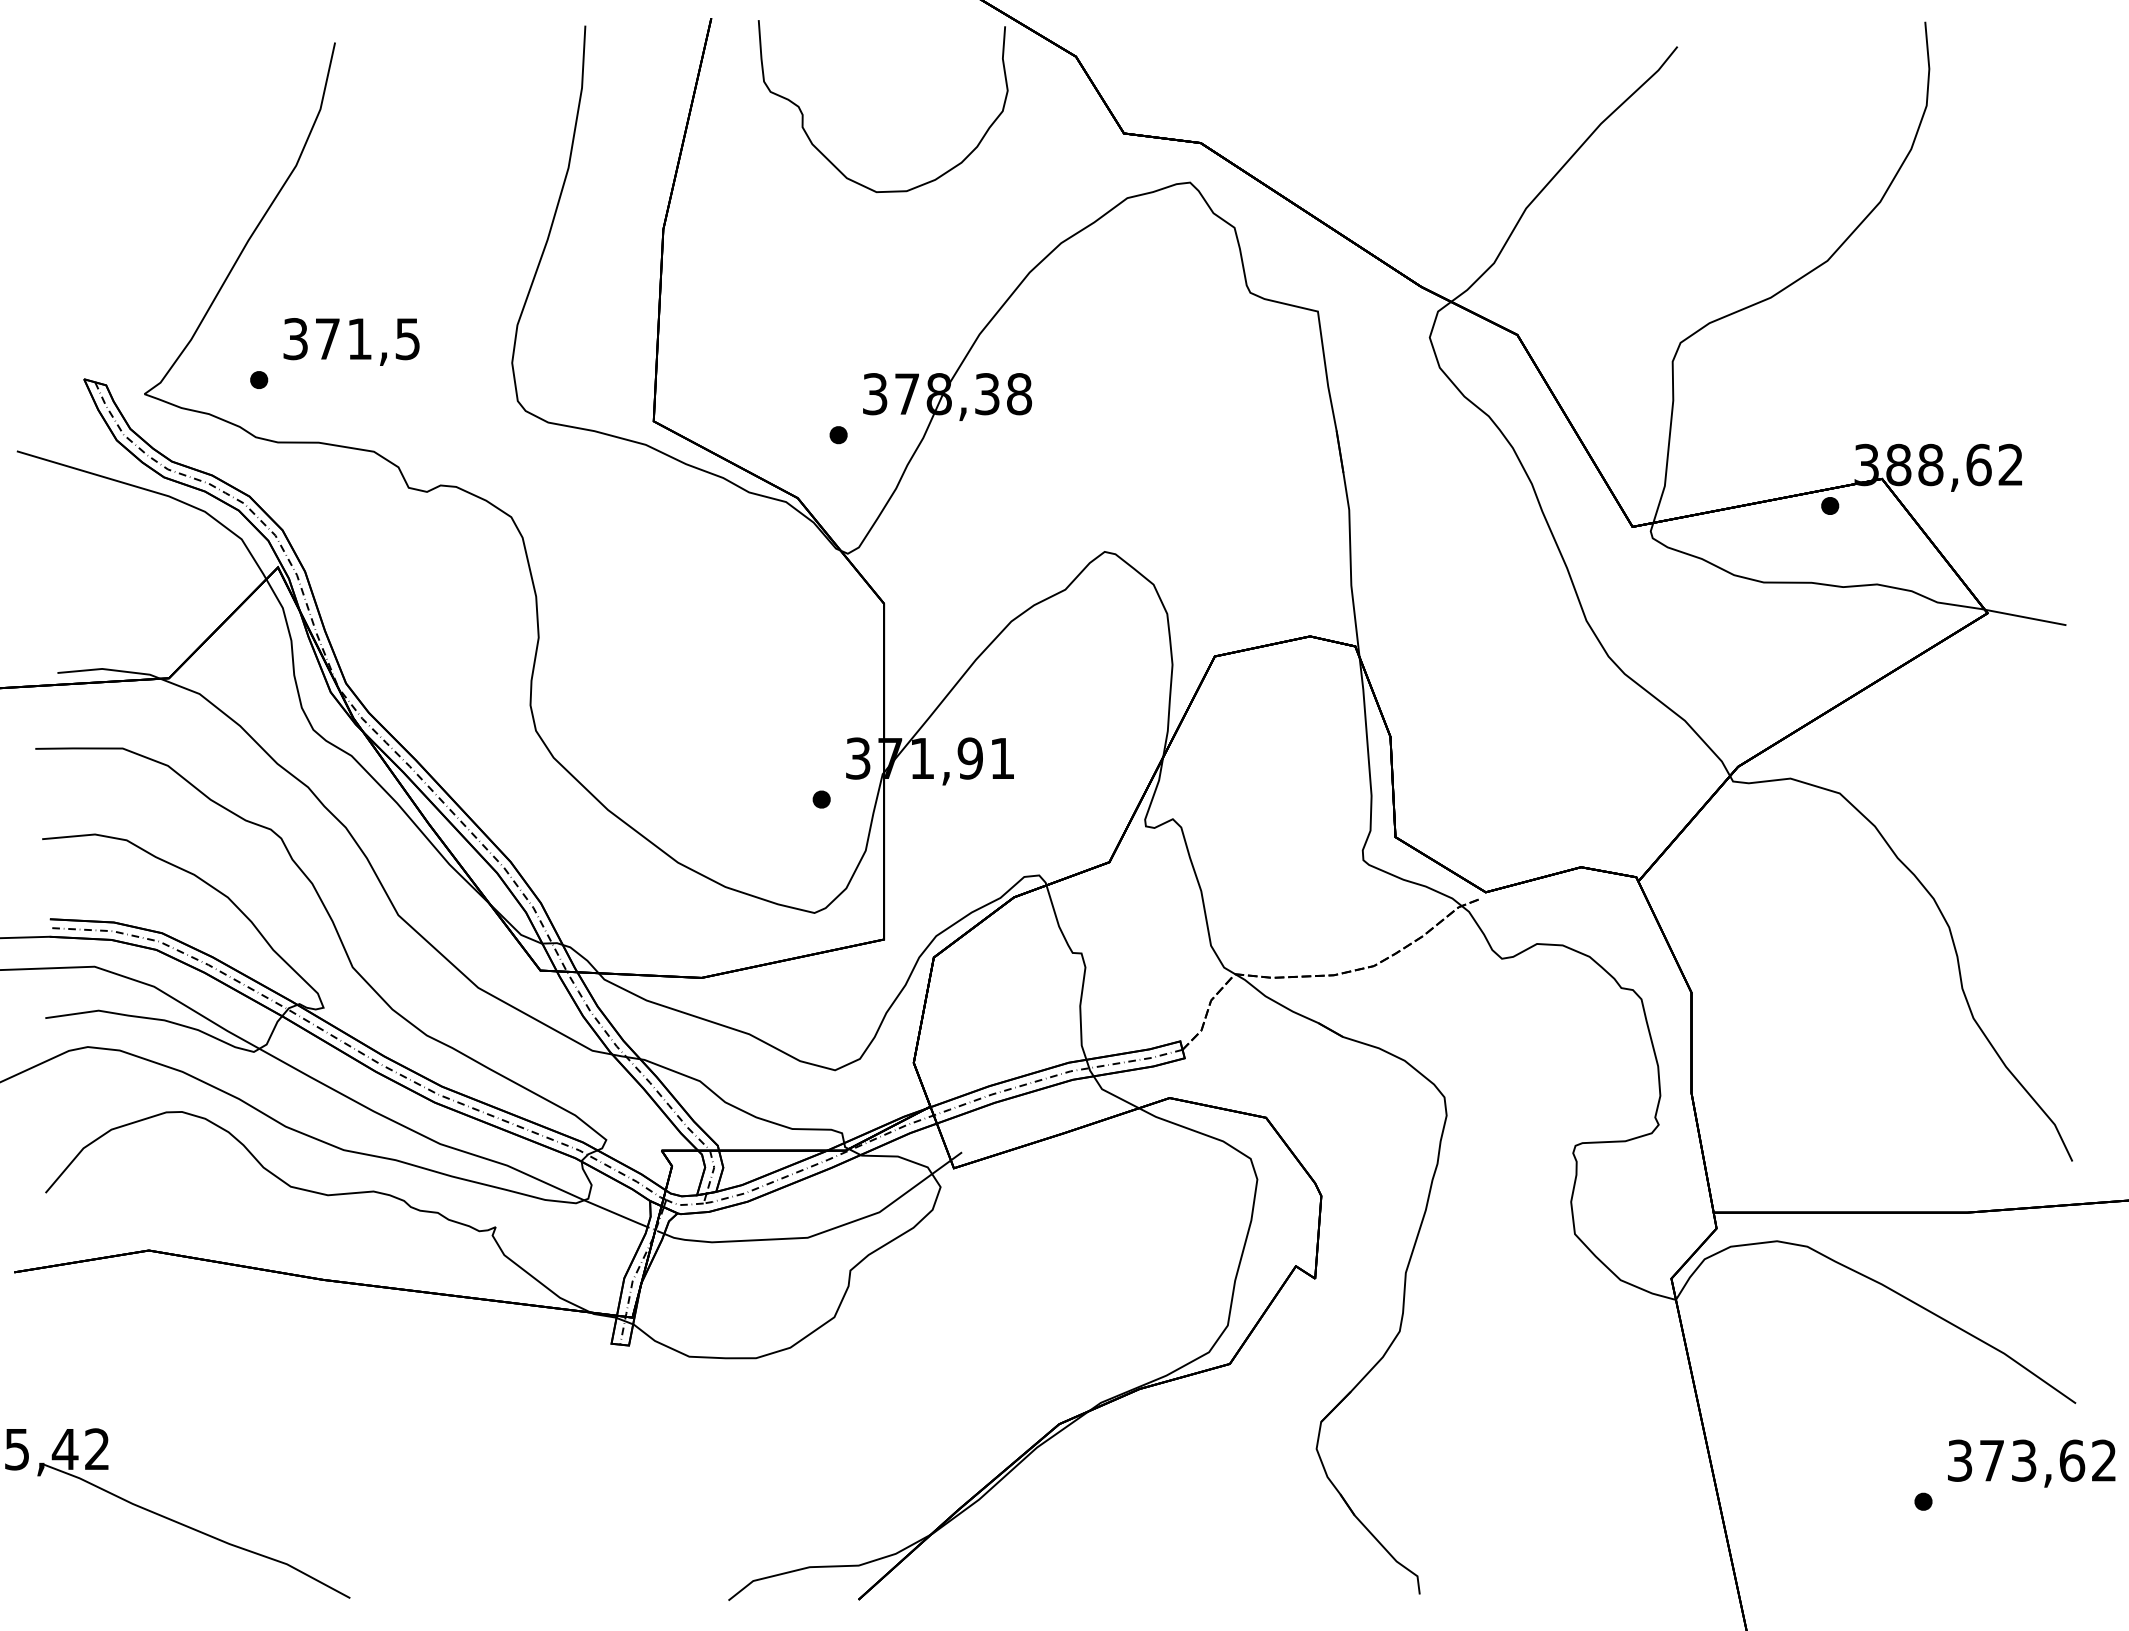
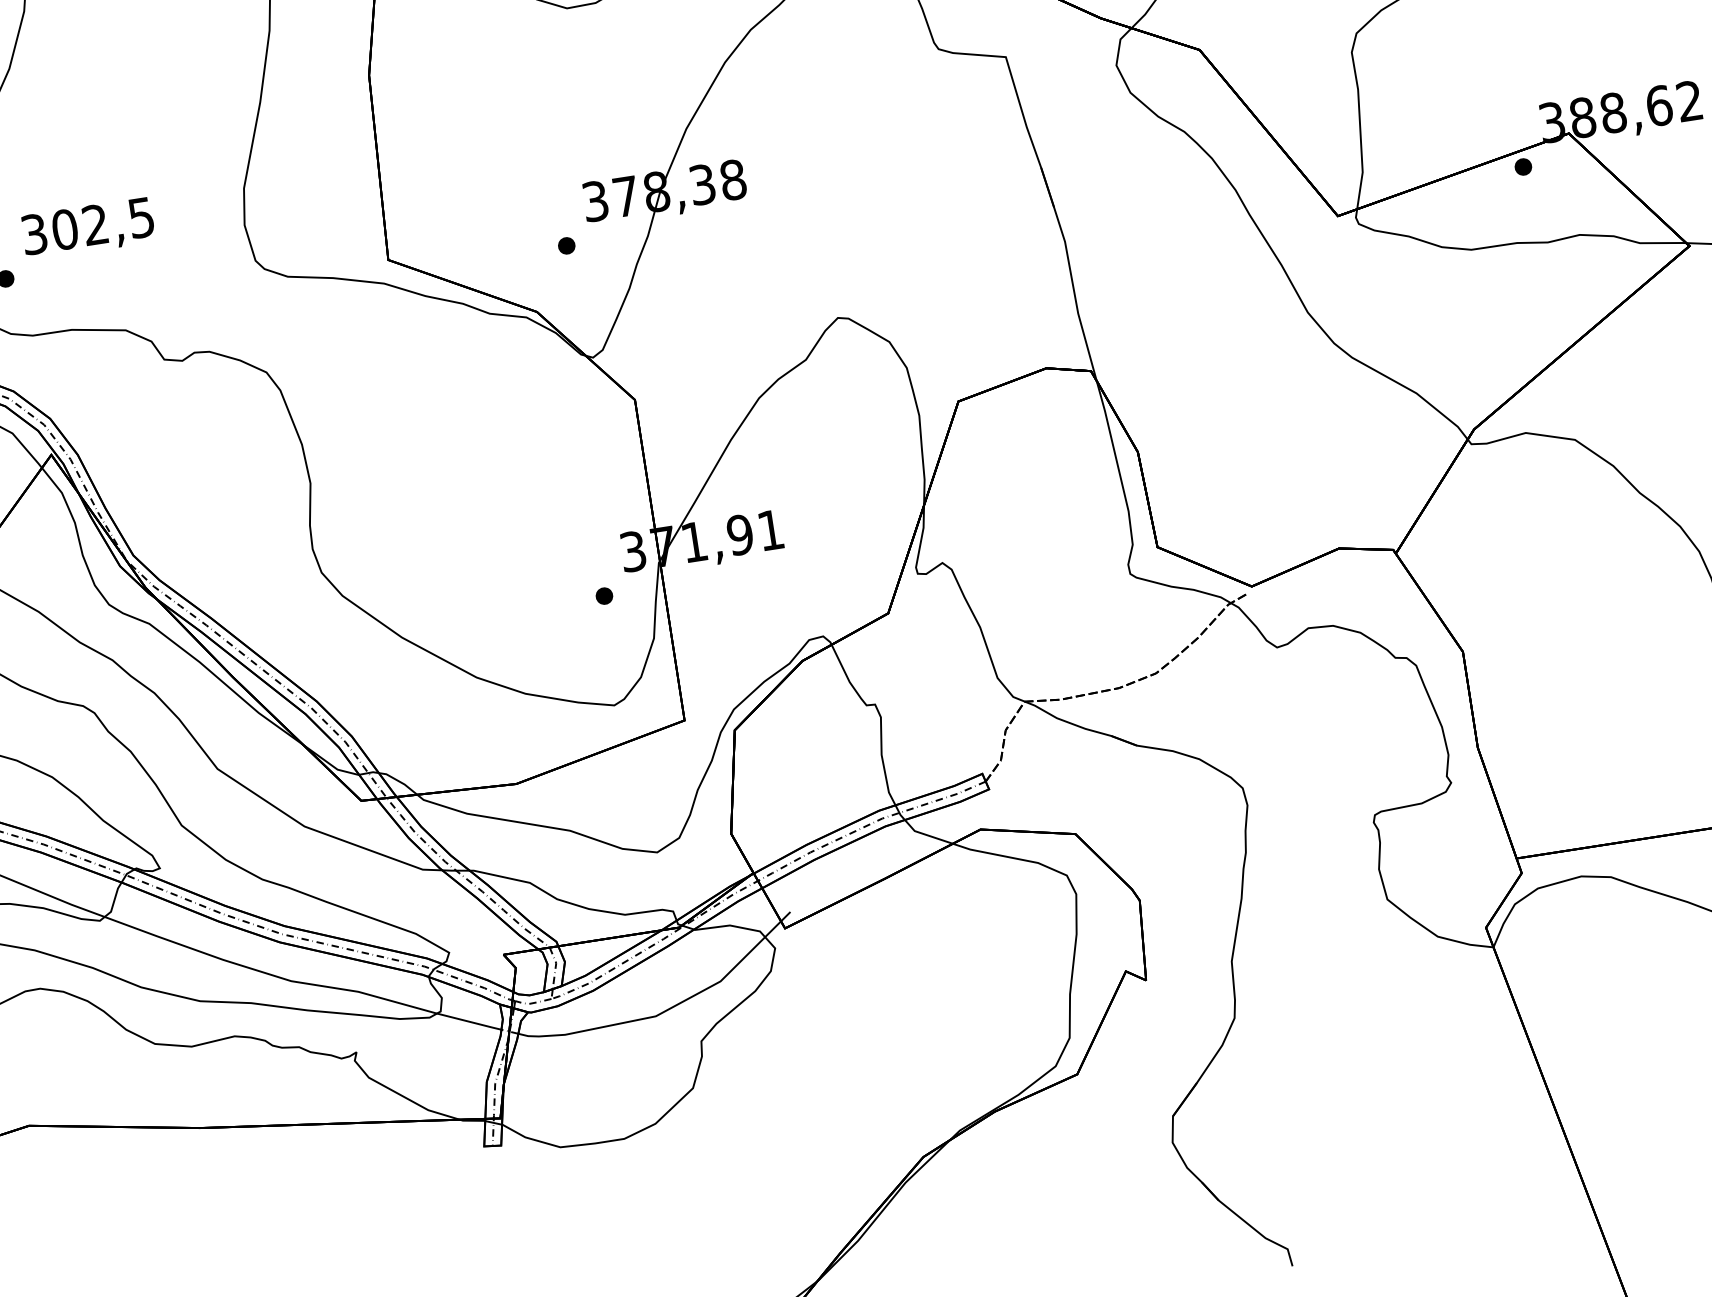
text: (343, 339) -> (80, 227), 371,5 -> 302,5

